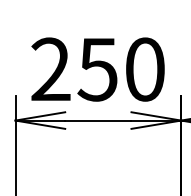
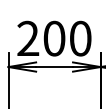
text: (98, 69) -> (54, 38), 250 -> 200

